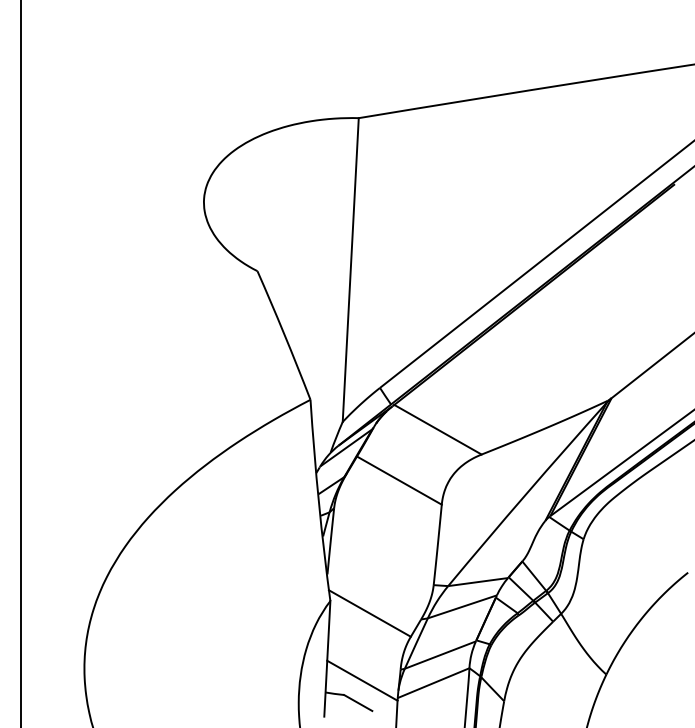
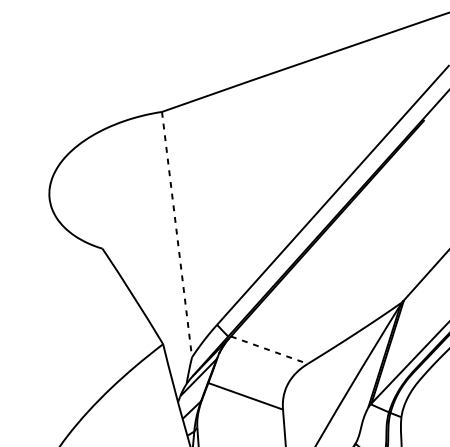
line: (350, 270) -> (176, 235), solid -> dashed
line: (438, 429) -> (269, 349), solid -> dashed

